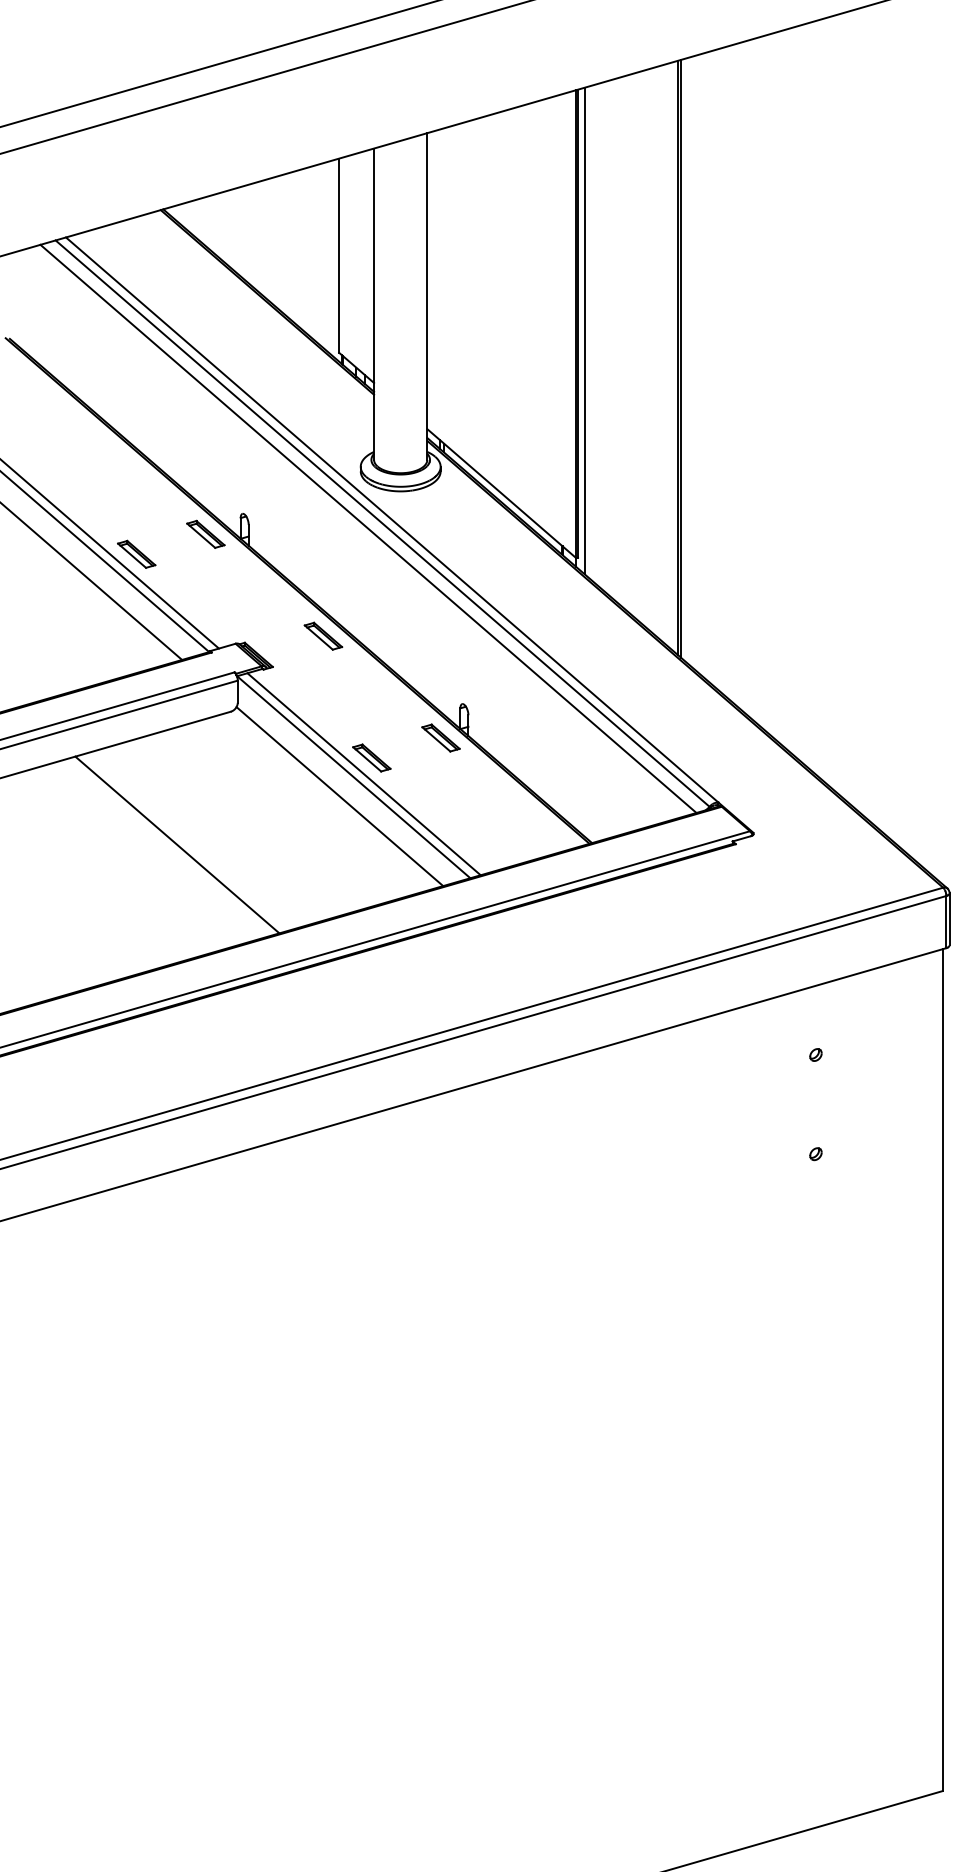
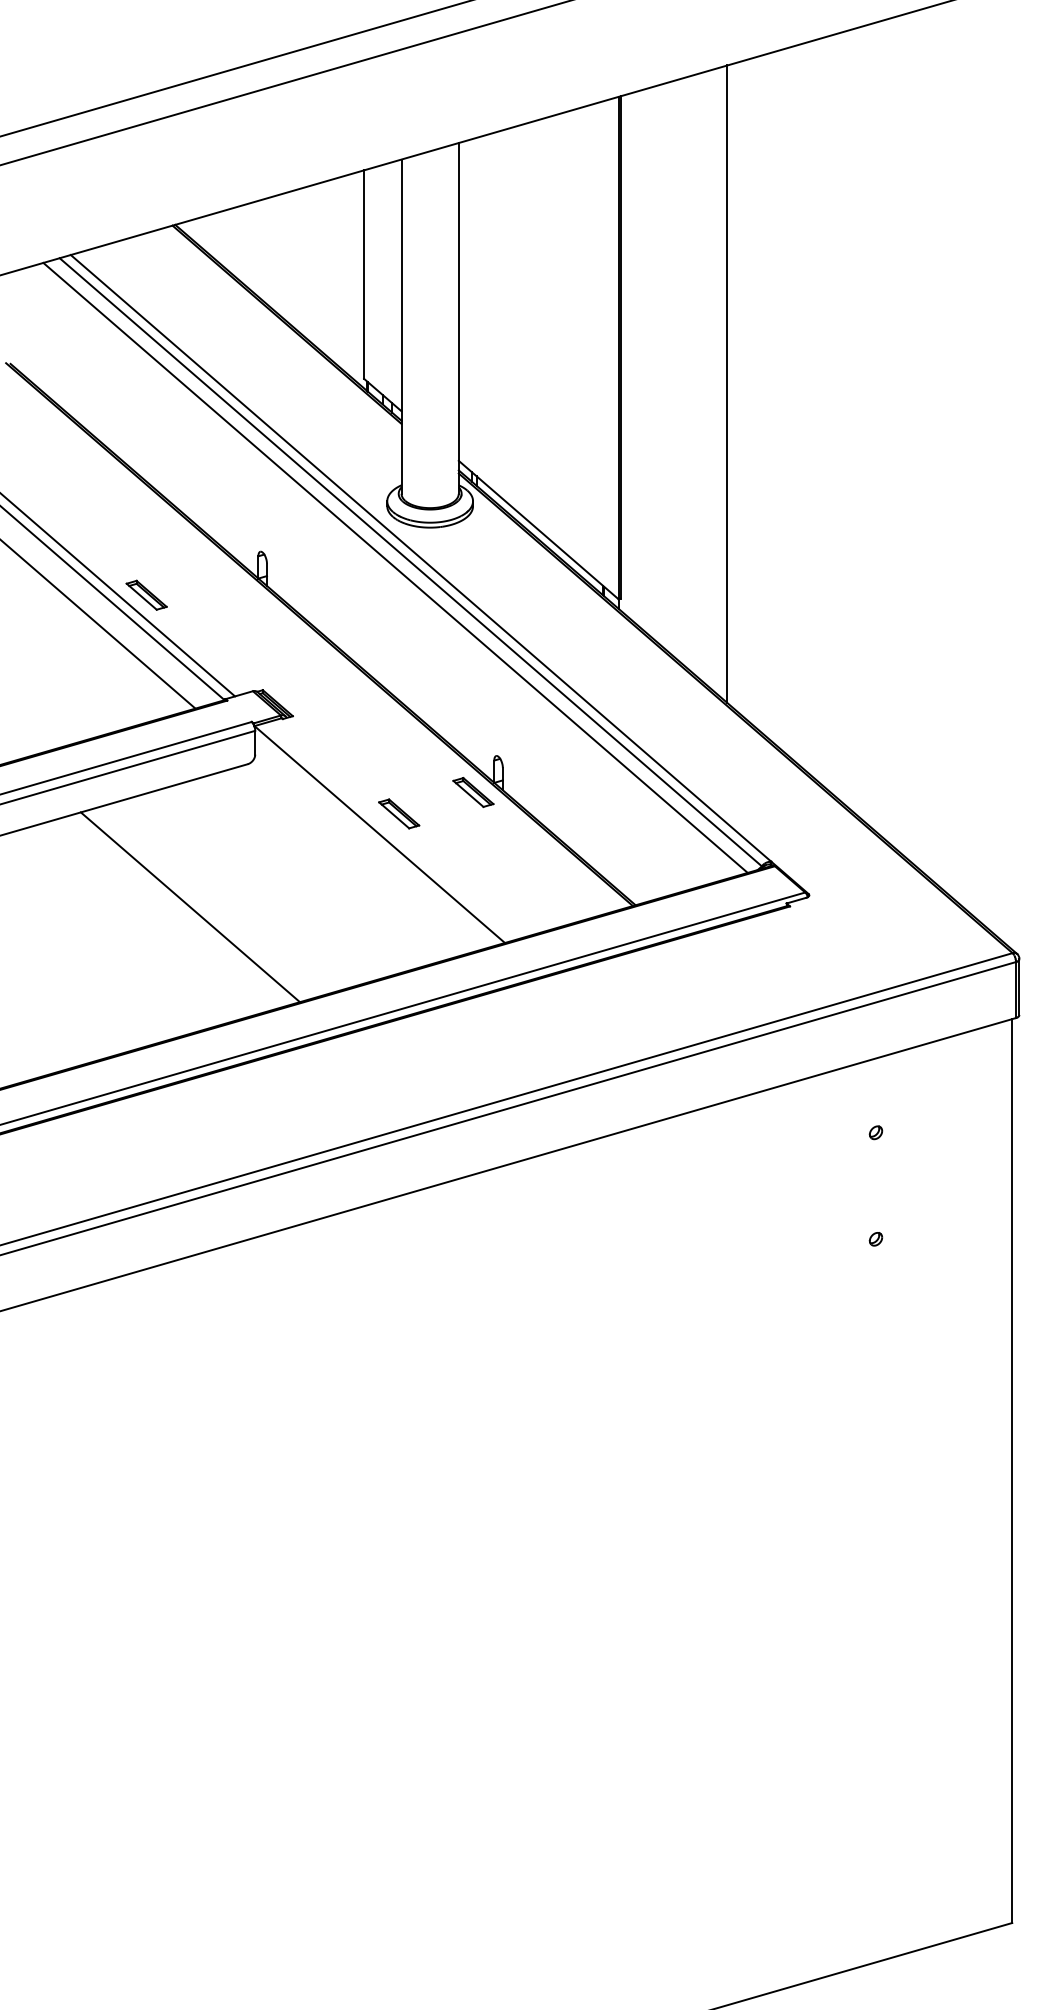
line: (584, 331) -> (627, 355), removed
line: (680, 358) -> (730, 385), removed
part: (205, 534) -> (220, 573), removed
part: (323, 635) -> (347, 682), removed
line: (363, 773) -> (390, 830), removed
line: (339, 796) -> (364, 855), removed

